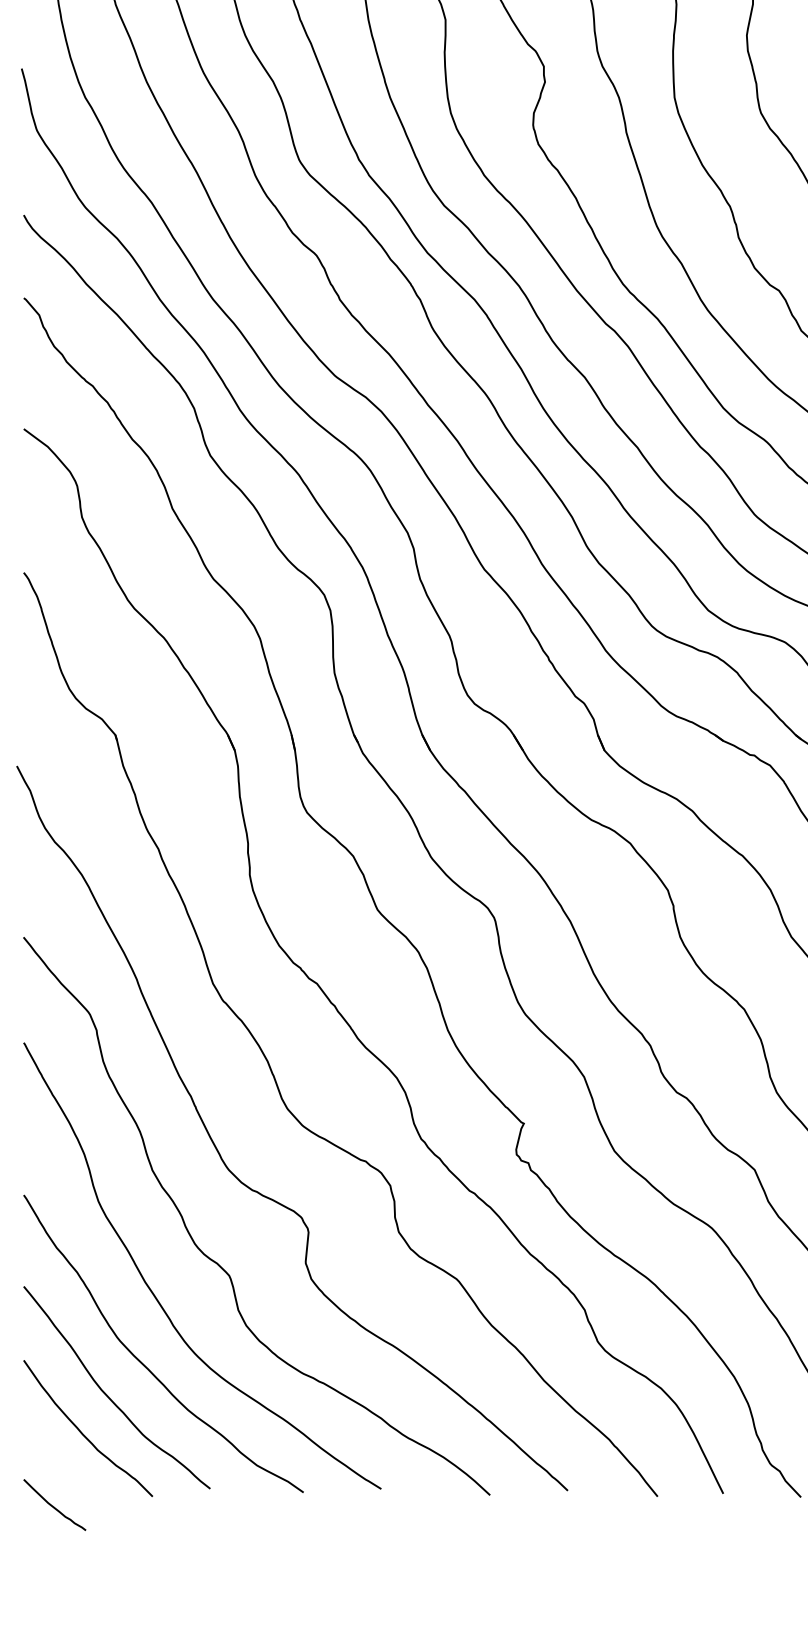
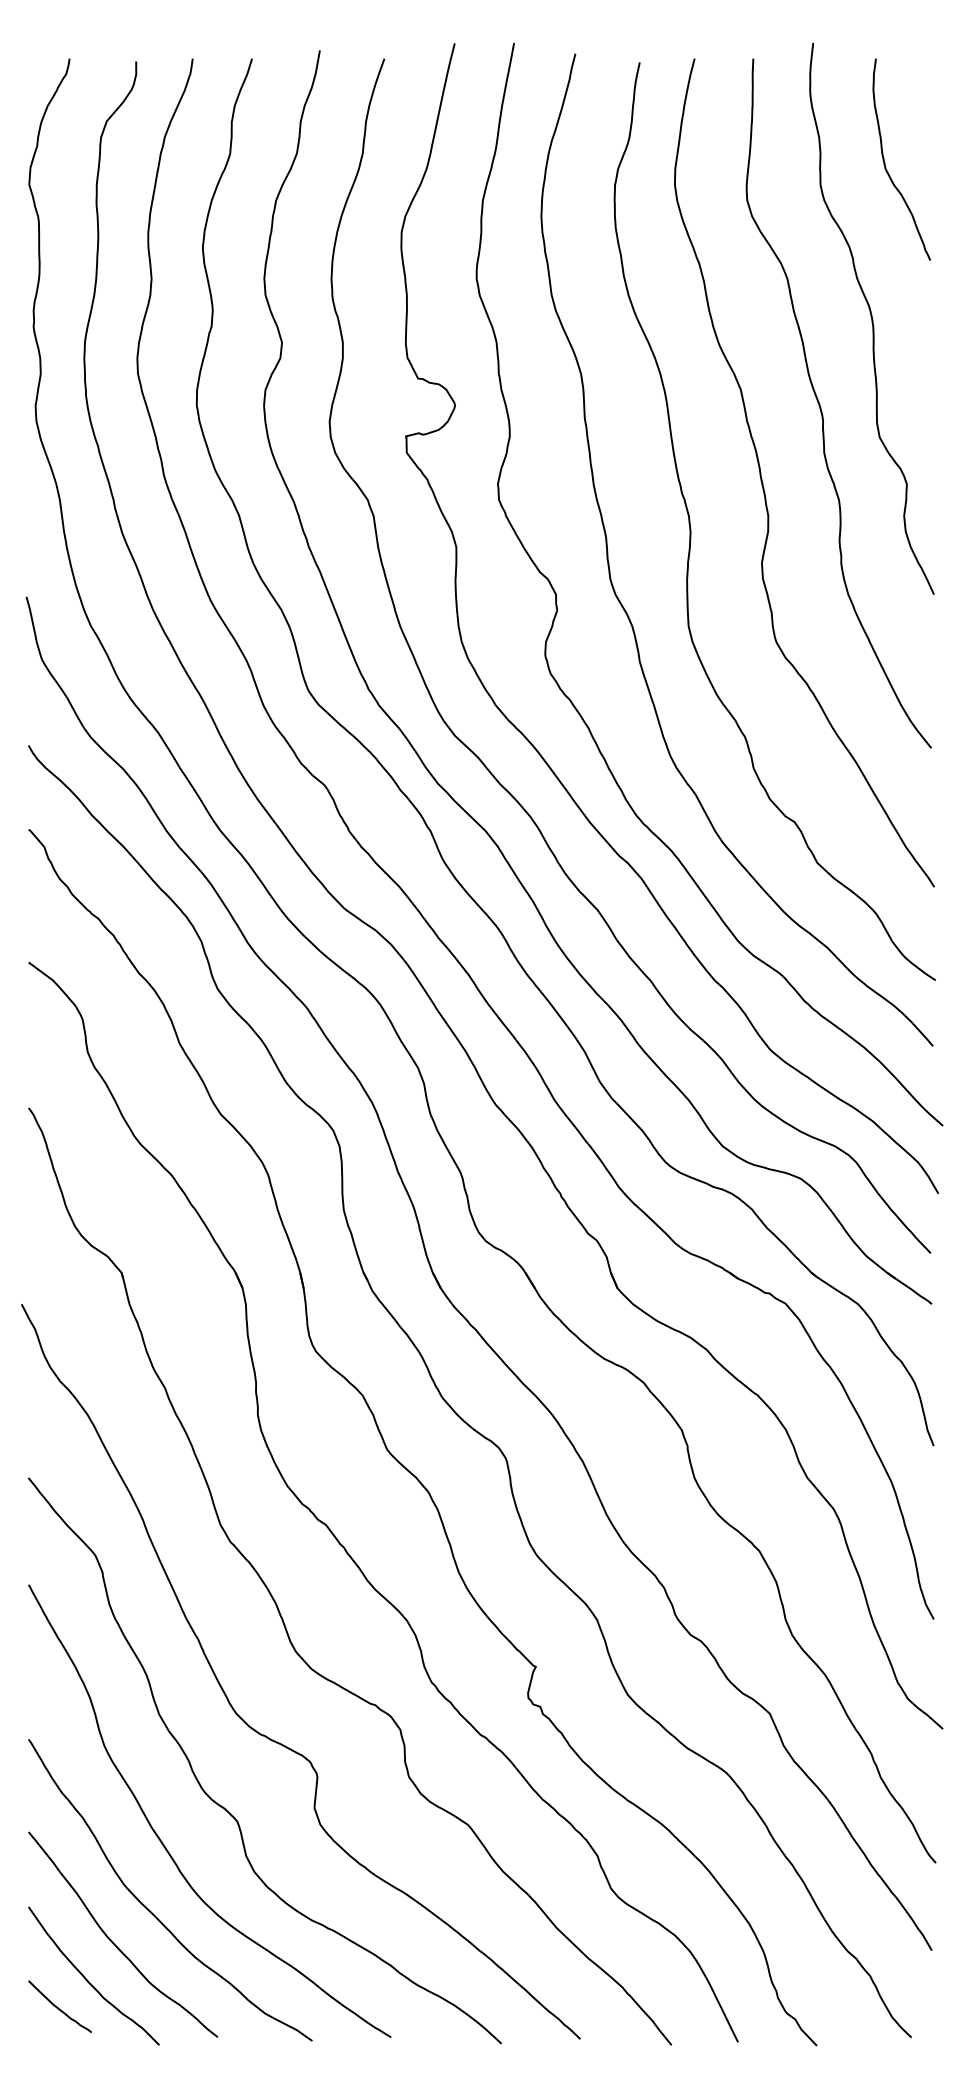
curve: (53, 1505) -> (58, 2007), moved

